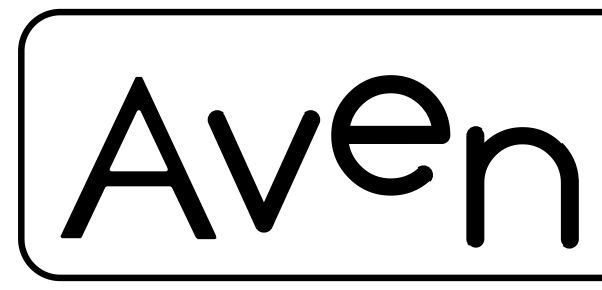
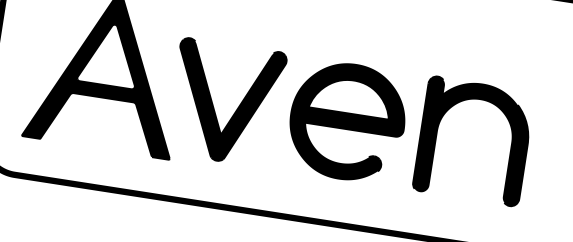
part: (390, 135) -> (347, 121), moved
part: (484, 187) -> (437, 135), moved

